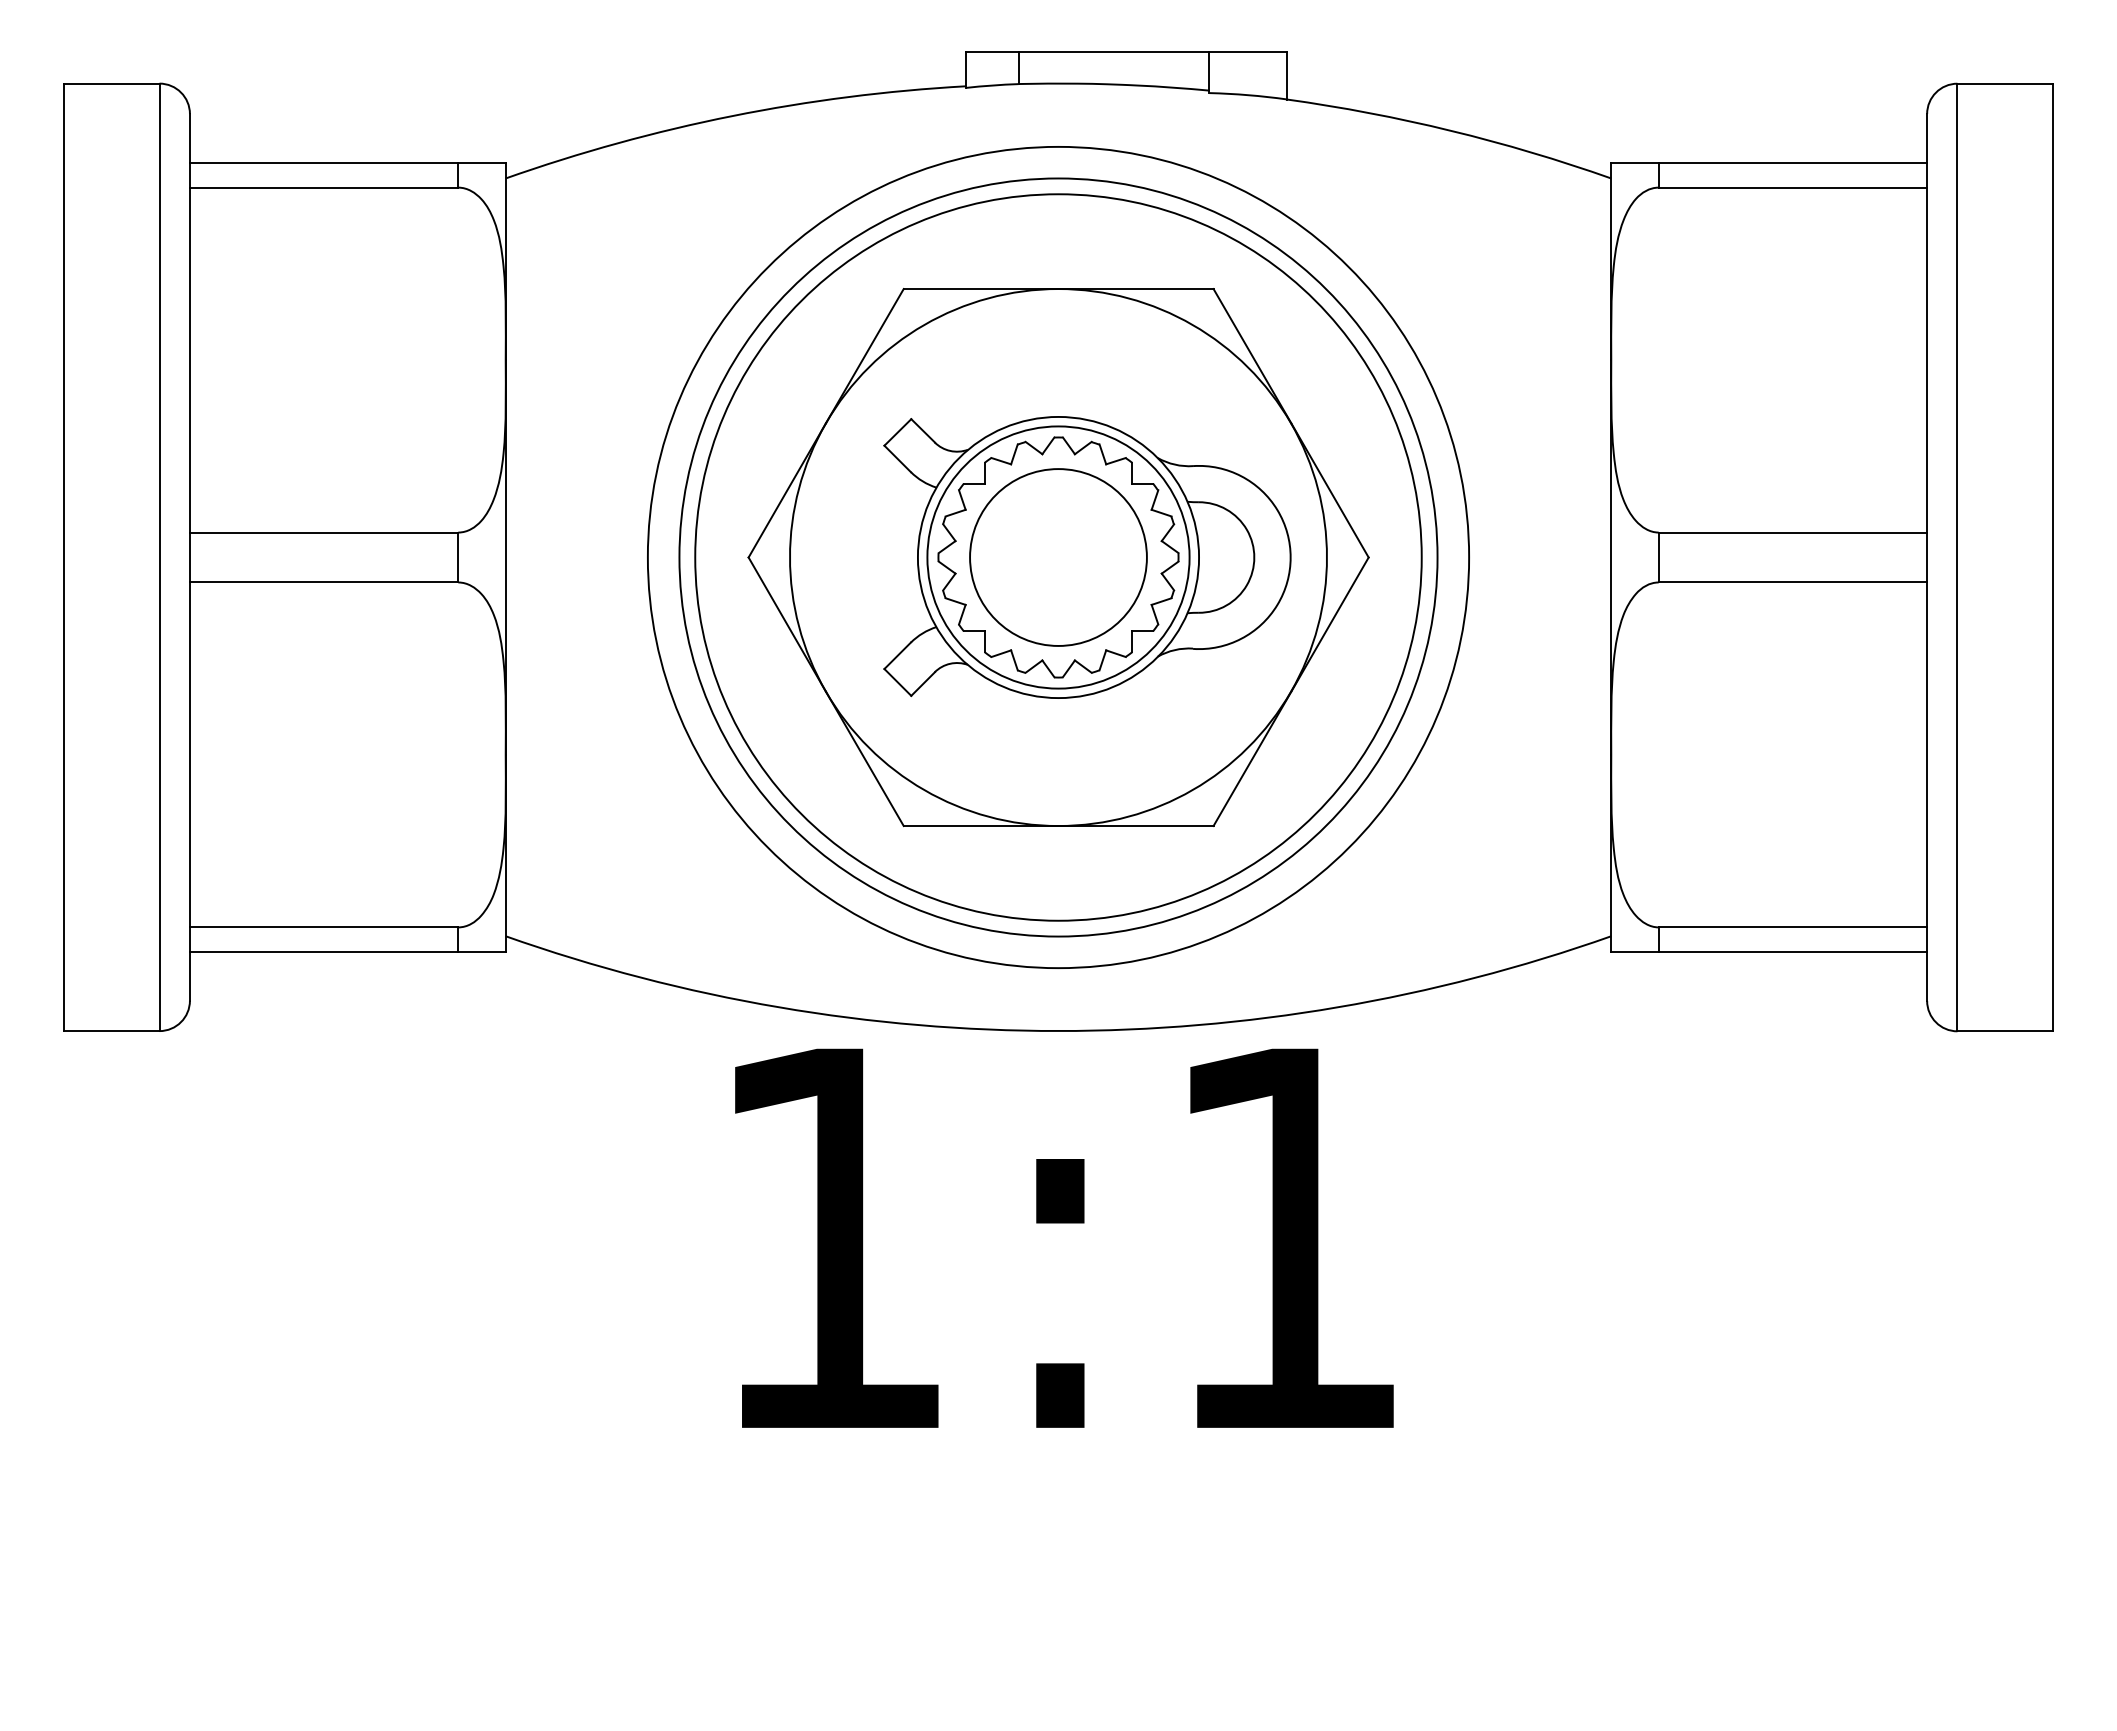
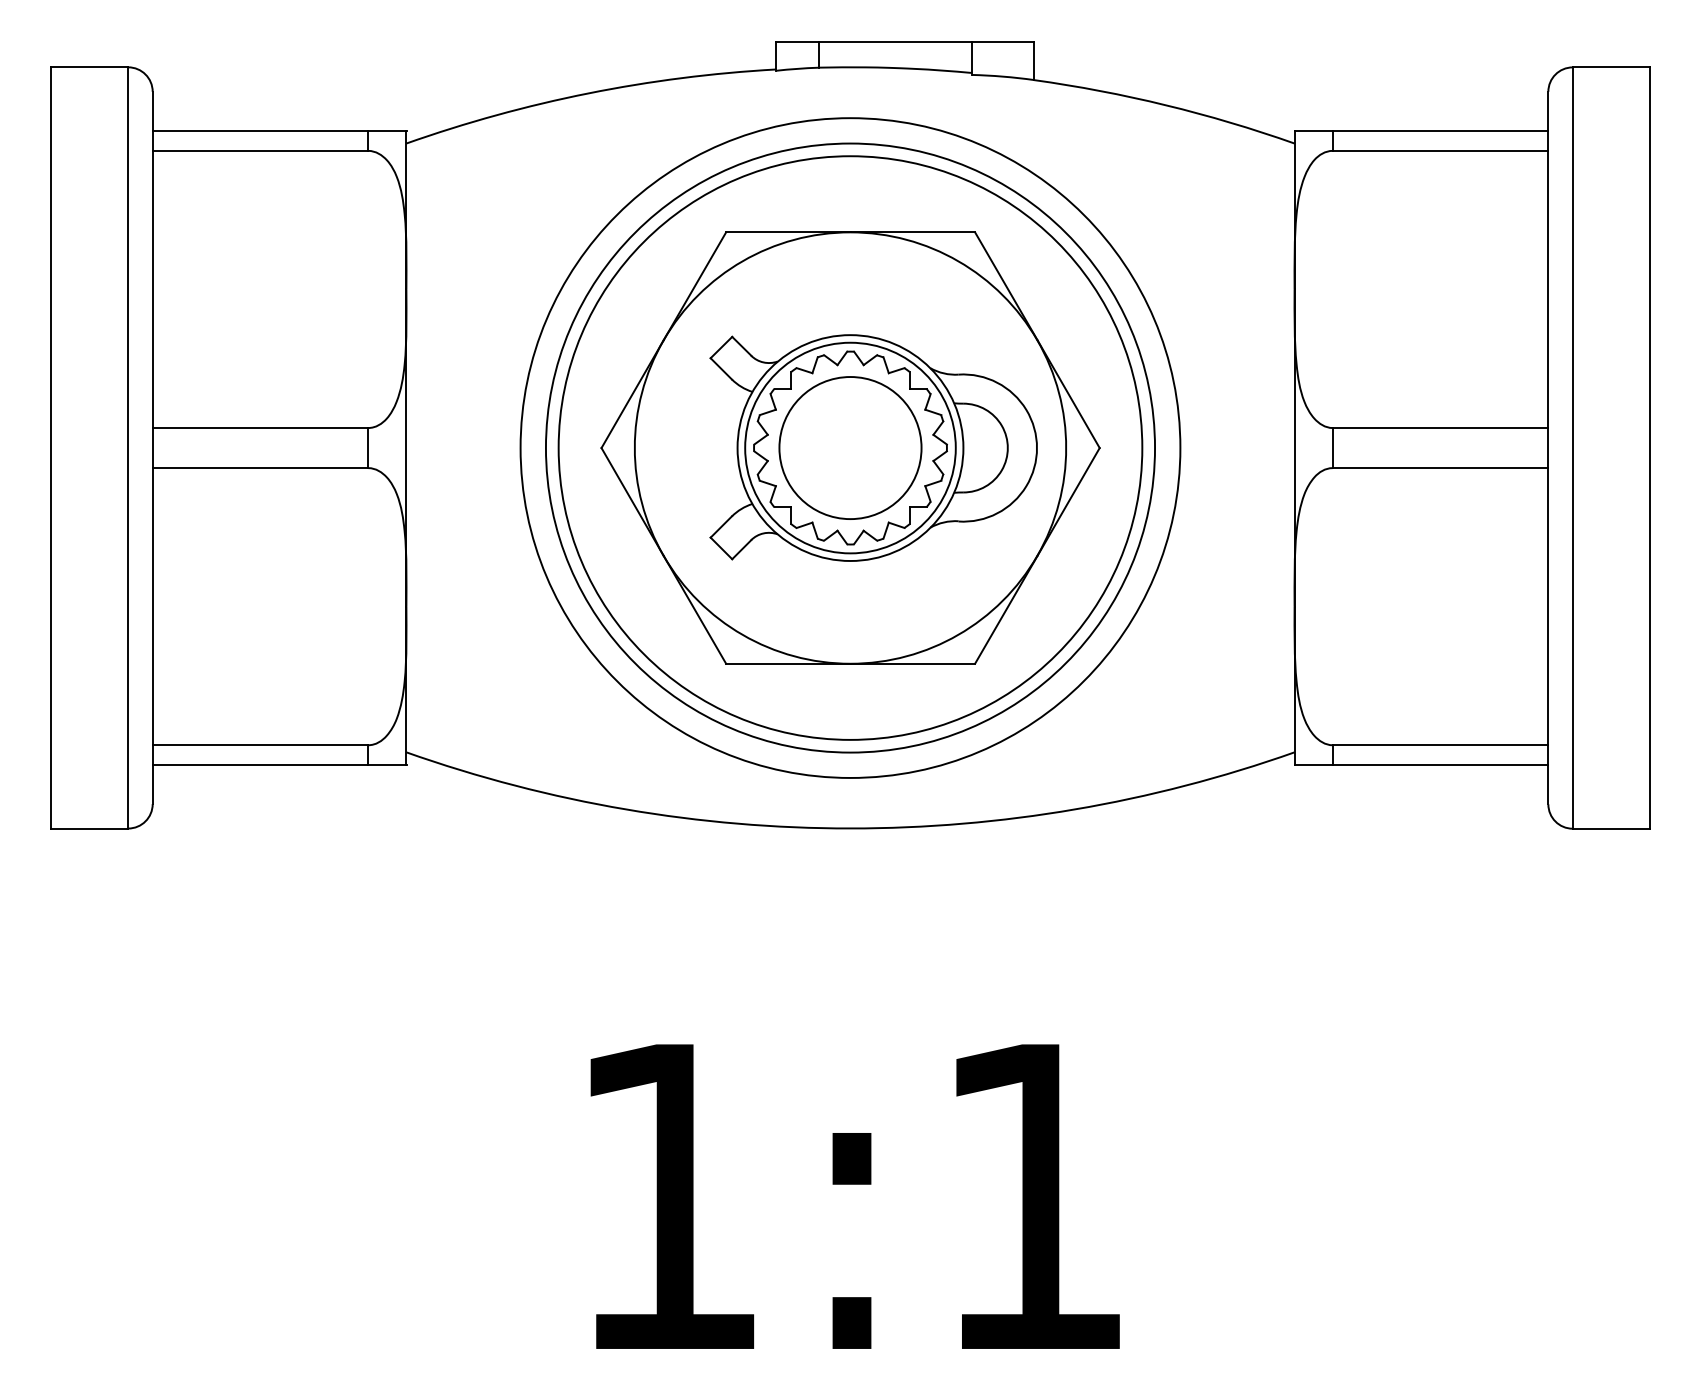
text: (1064, 1237) -> (855, 1196), moved

